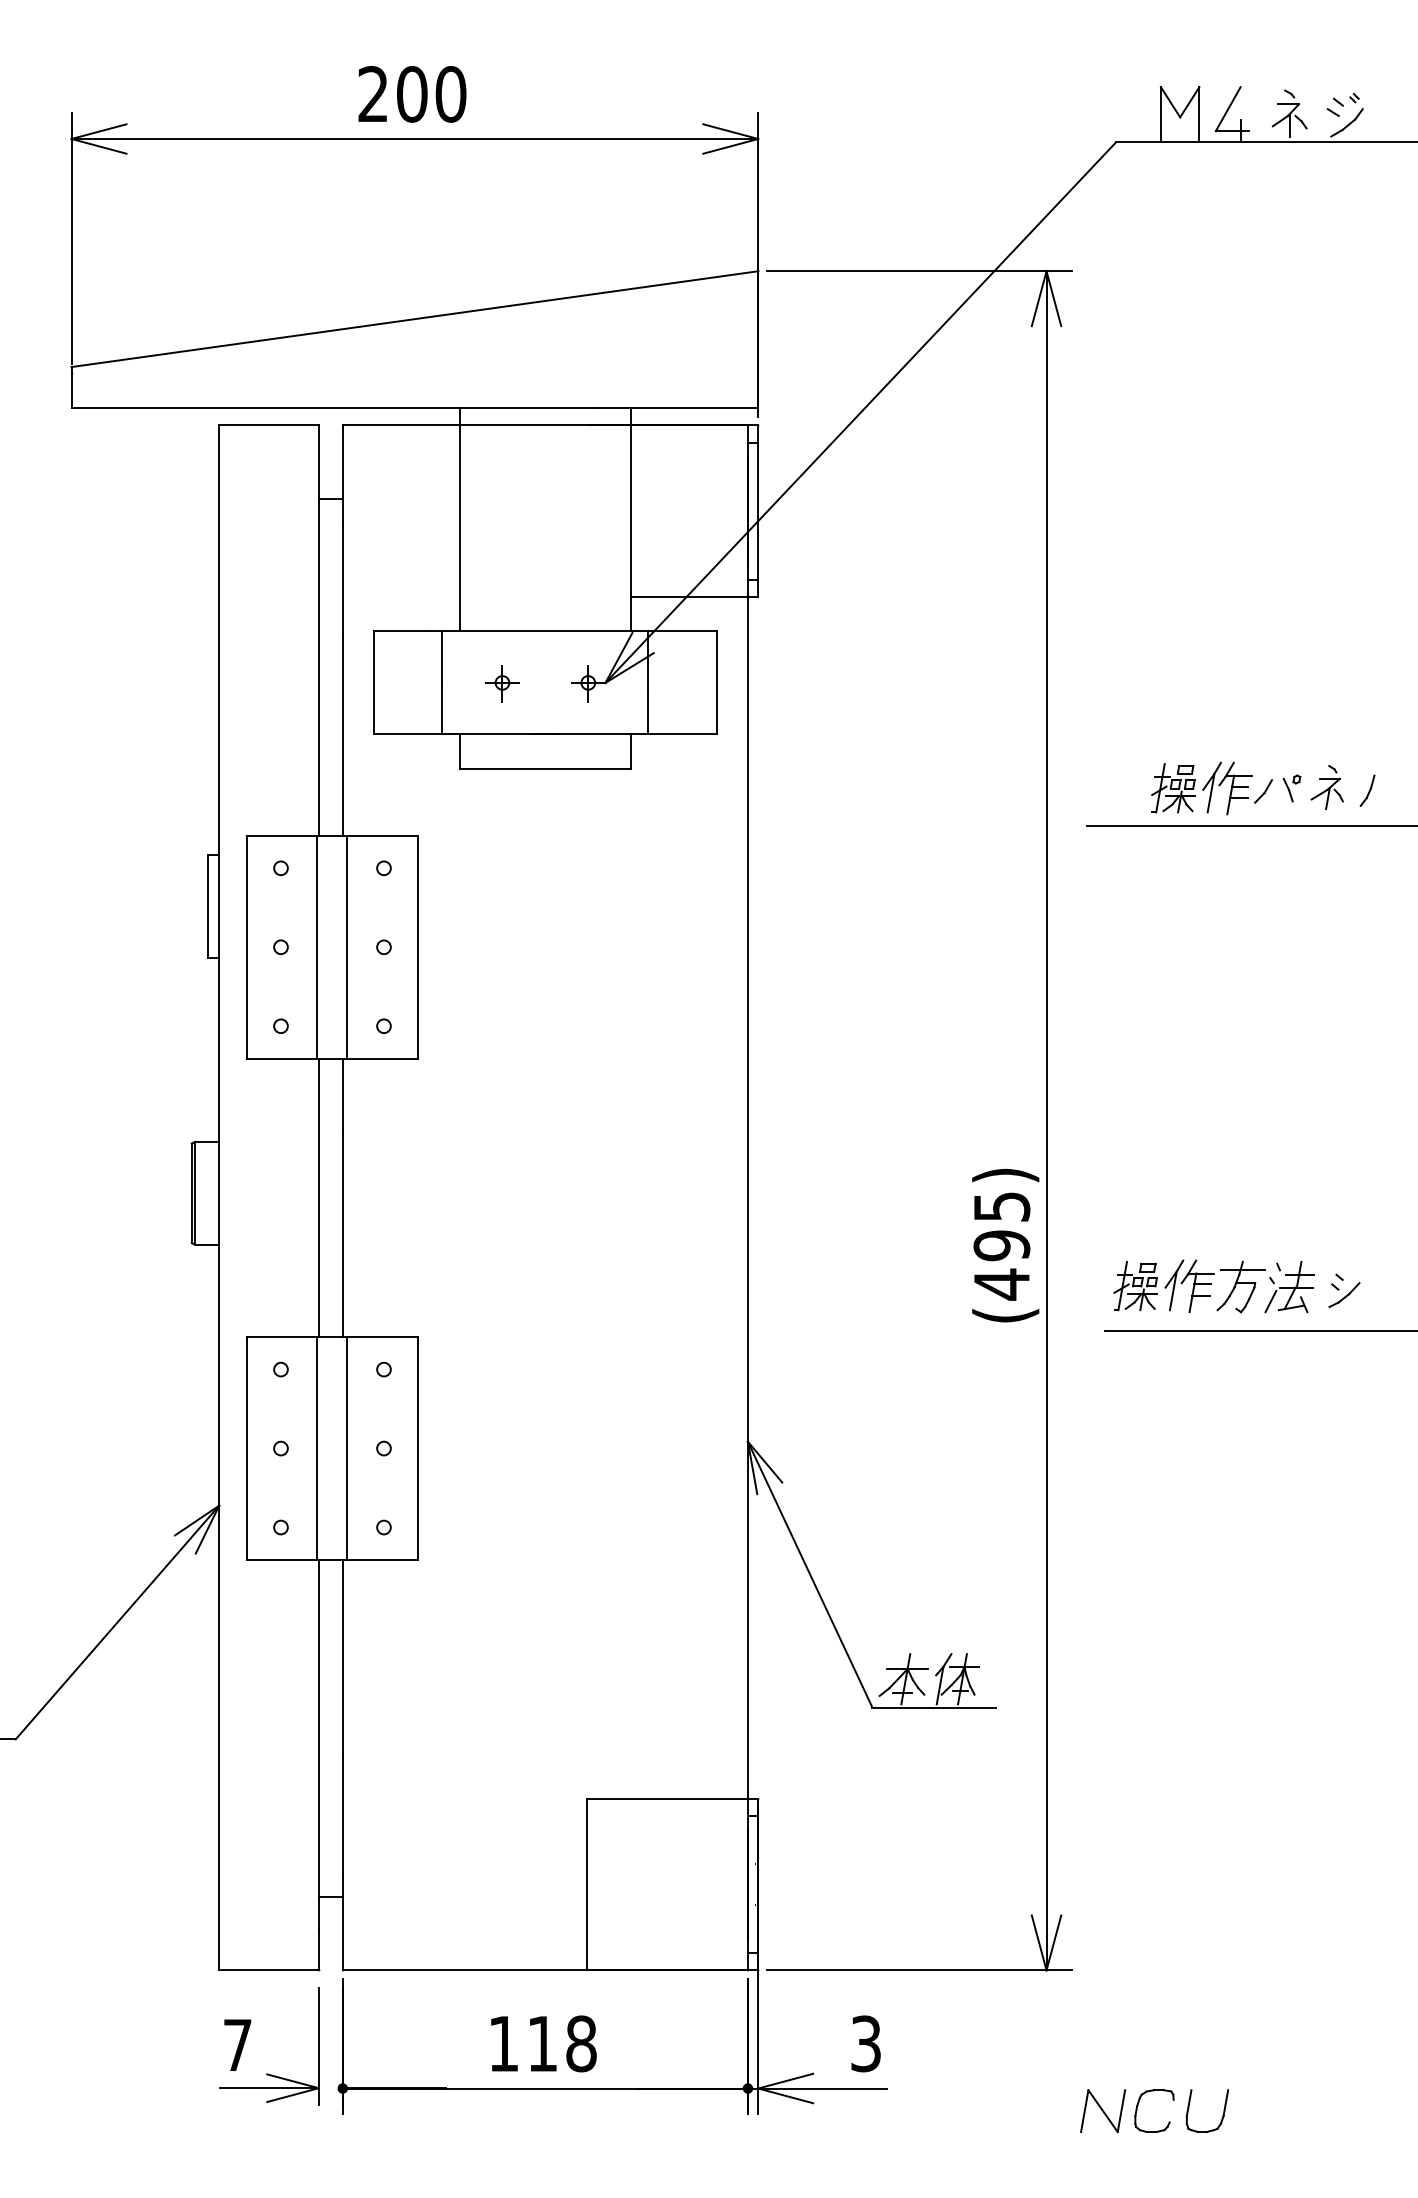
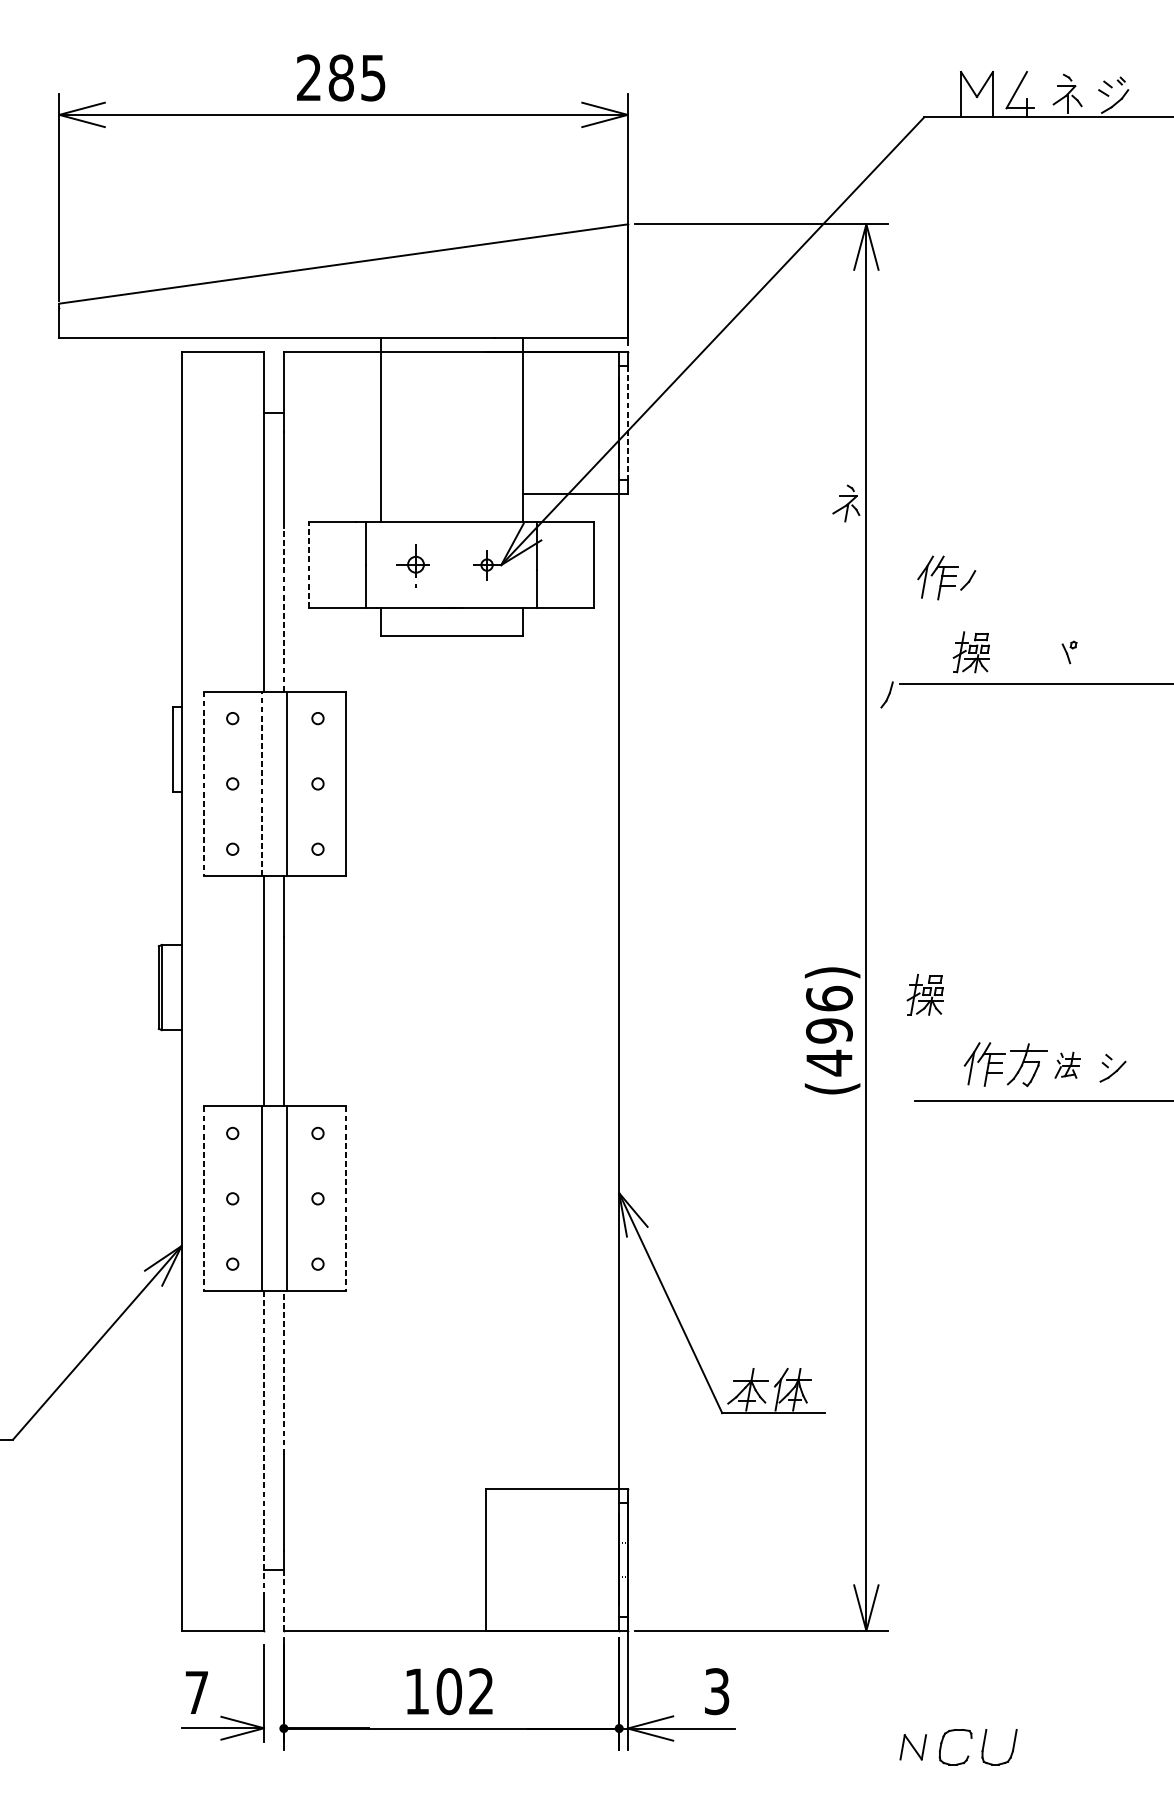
text: (431, 94) -> (357, 78), 200 -> 285
line: (758, 511) -> (627, 423), solid -> dashed
line: (373, 682) -> (309, 564), solid -> dashed
part: (502, 683) -> (416, 565), size x1.4
line: (342, 737) -> (283, 610), solid -> dashed
part: (1326, 787) -> (845, 503), moved
part: (1237, 788) -> (946, 578), moved
part: (1367, 790) -> (887, 694), moved
line: (246, 947) -> (204, 784), solid -> dashed
line: (316, 947) -> (262, 784), solid -> dashed
text: (1001, 1206) -> (829, 998), (495) -> (496)
part: (1135, 1286) -> (925, 995), moved
part: (1289, 1287) -> (1067, 1065), size x0.6
line: (246, 1448) -> (204, 1198), solid -> dashed
line: (418, 1448) -> (346, 1198), solid -> dashed
line: (342, 1658) -> (283, 1372), solid -> dashed
line: (318, 1744) -> (263, 1443), solid -> dashed
line: (342, 1933) -> (283, 1600), solid -> dashed
text: (561, 2043) -> (464, 1691), 118 -> 102
part: (1103, 2111) -> (913, 1747), size x0.7

